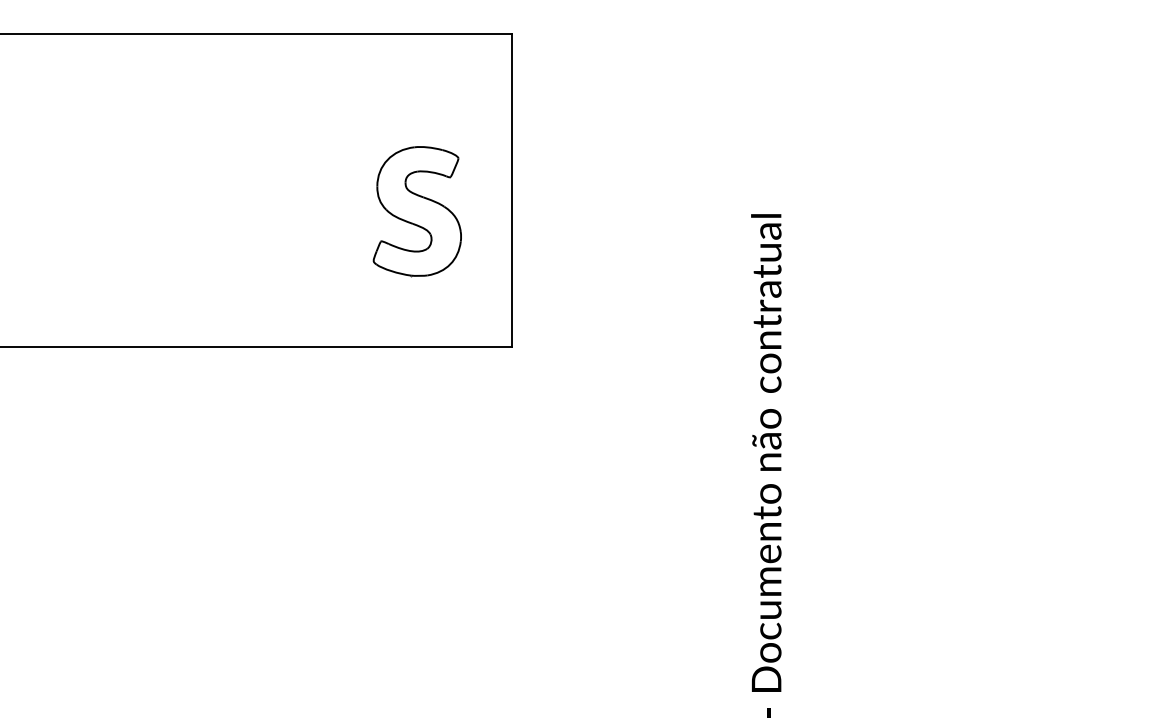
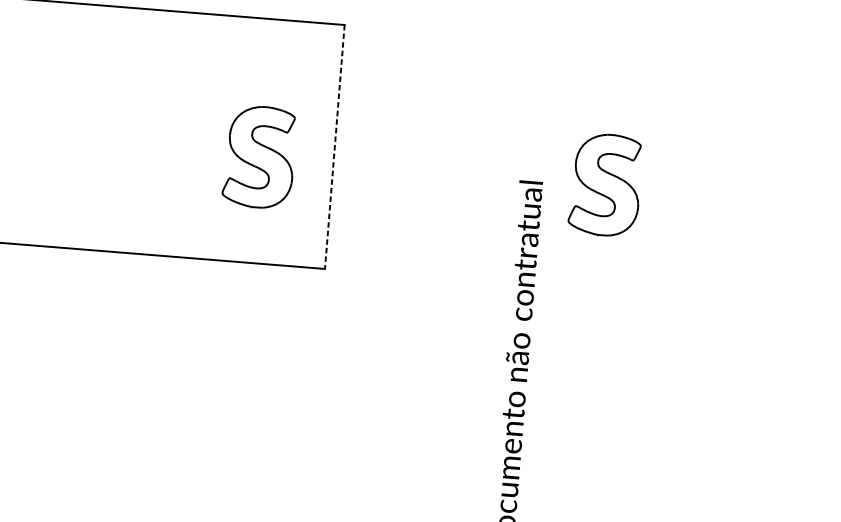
line: (512, 190) -> (335, 146), solid -> dashed
part: (860, 211) -> (604, 184), added

